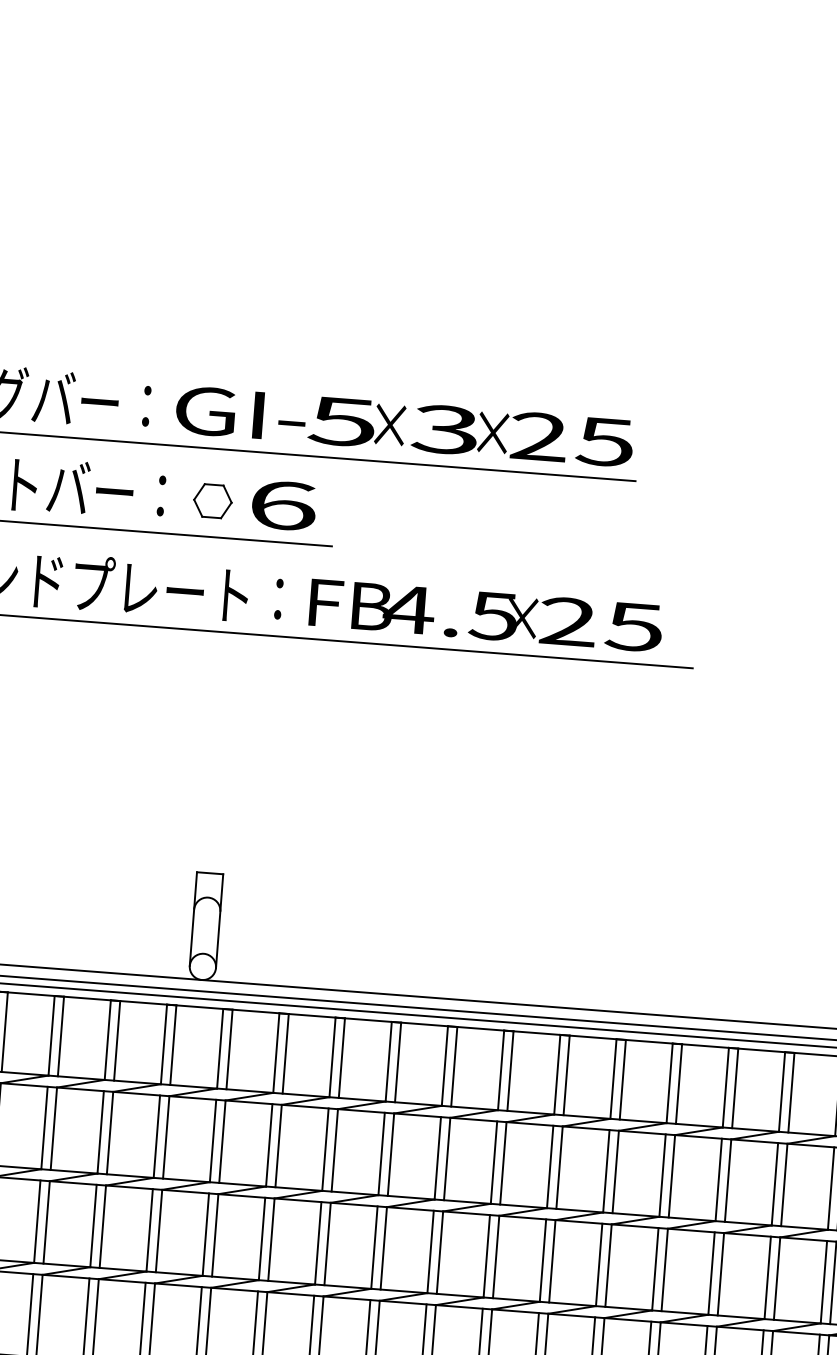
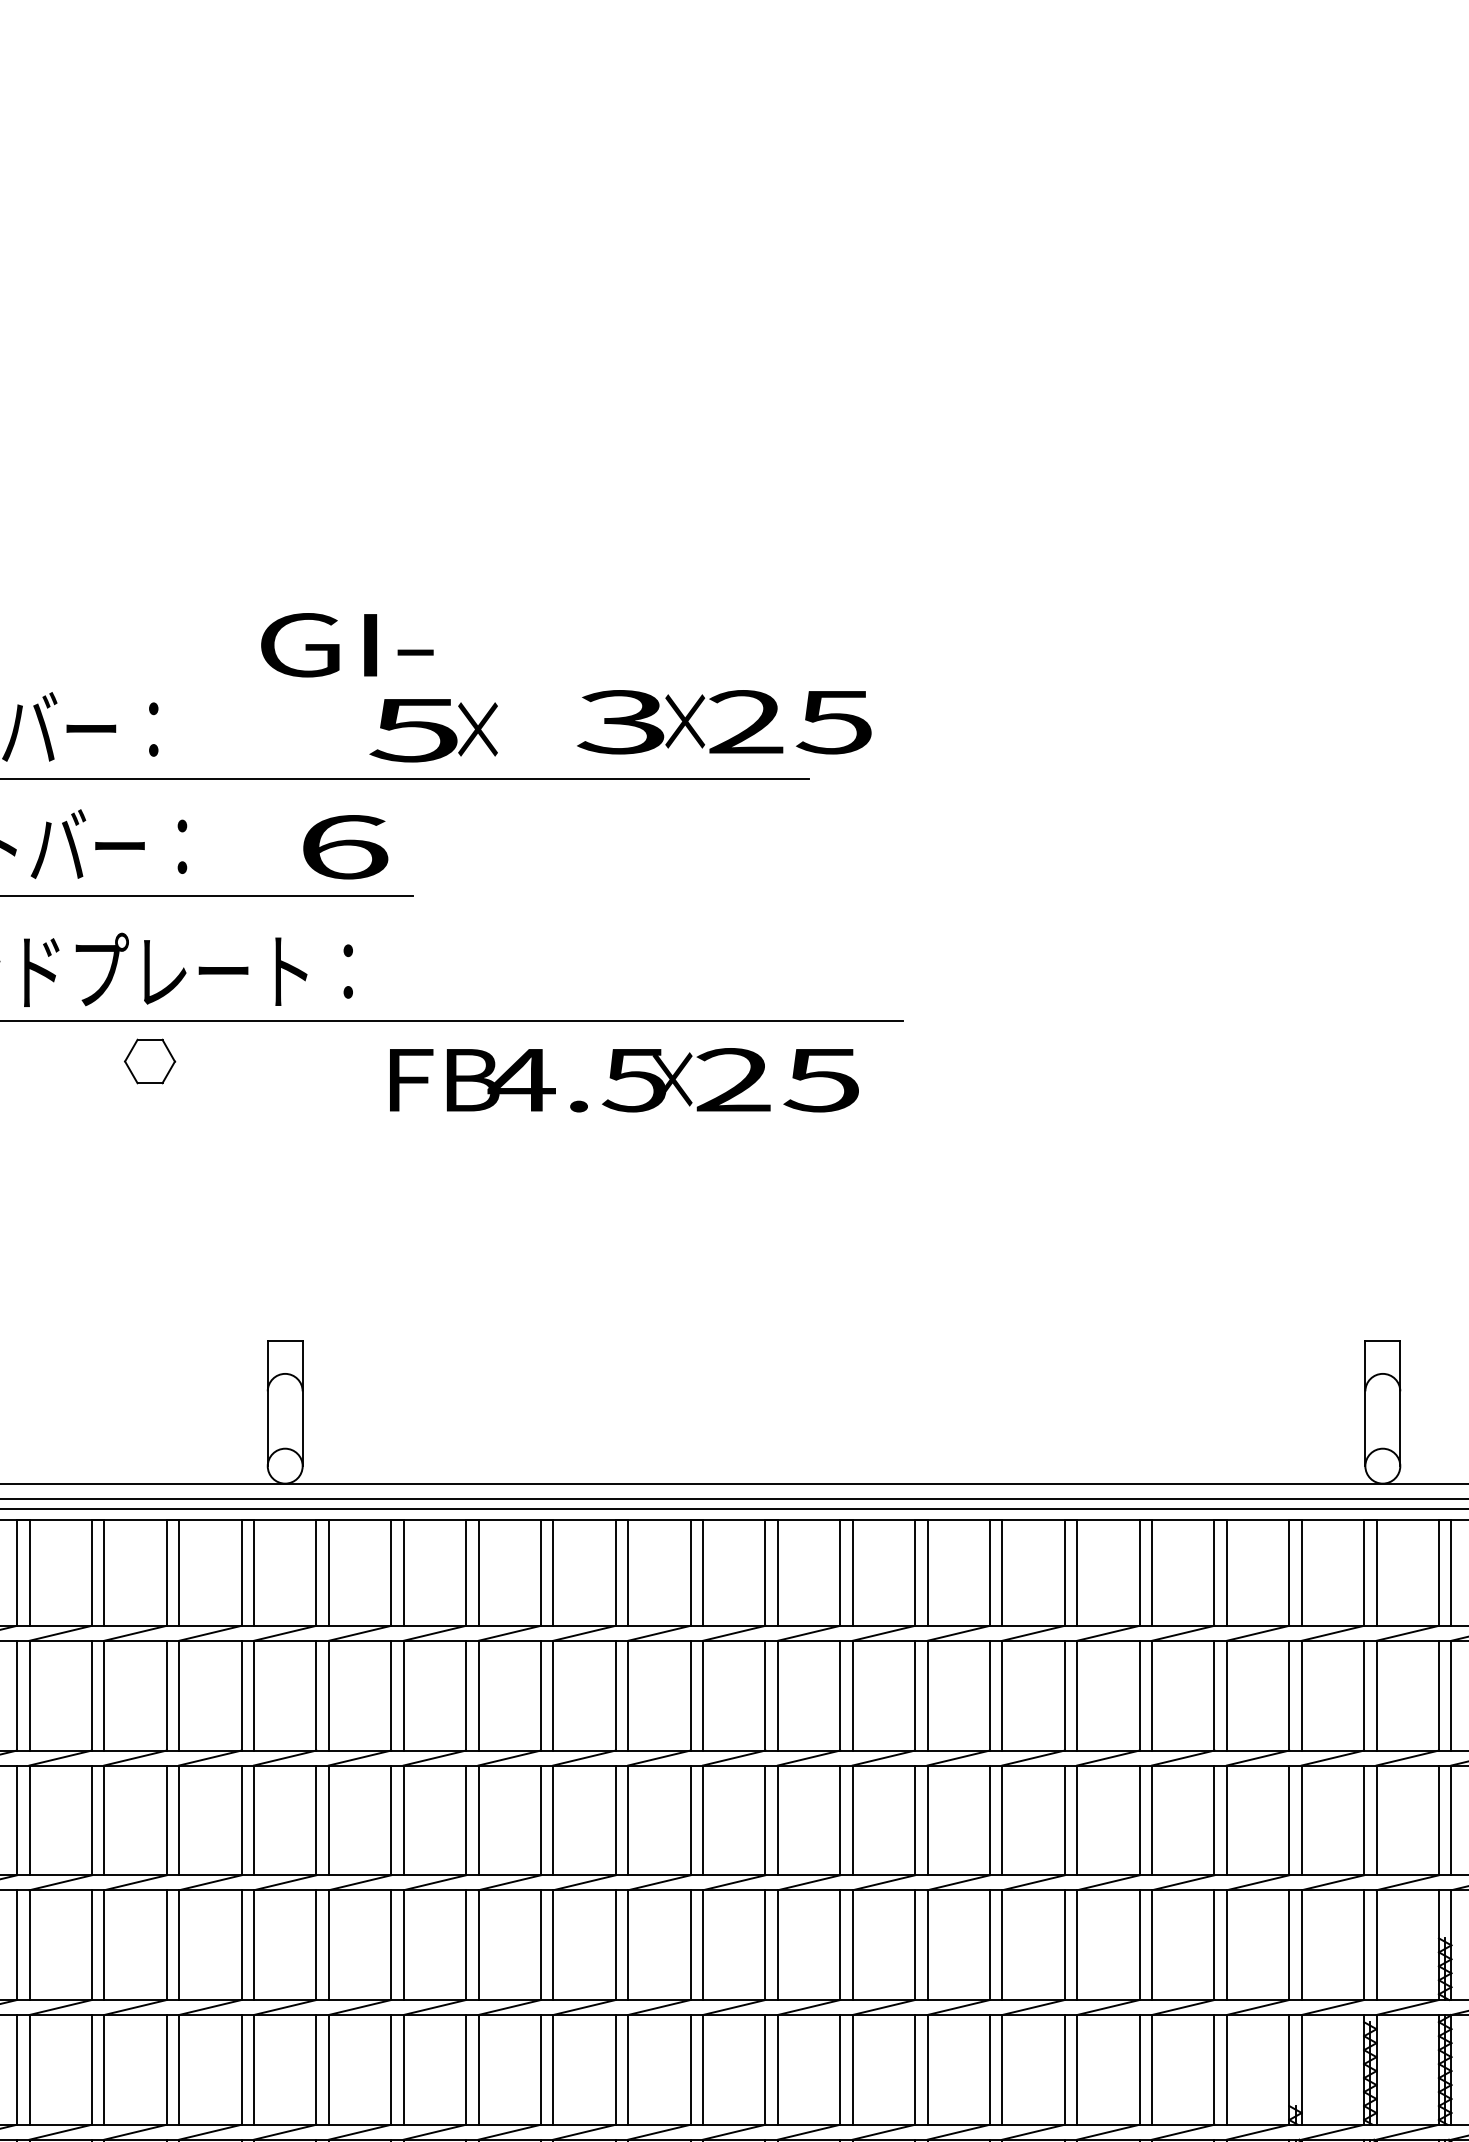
text: (241, 414) -> (347, 645), moved
text: (522, 435) -> (724, 722), moved
part: (213, 501) -> (150, 1061), moved
text: (486, 615) -> (624, 1080), moved

